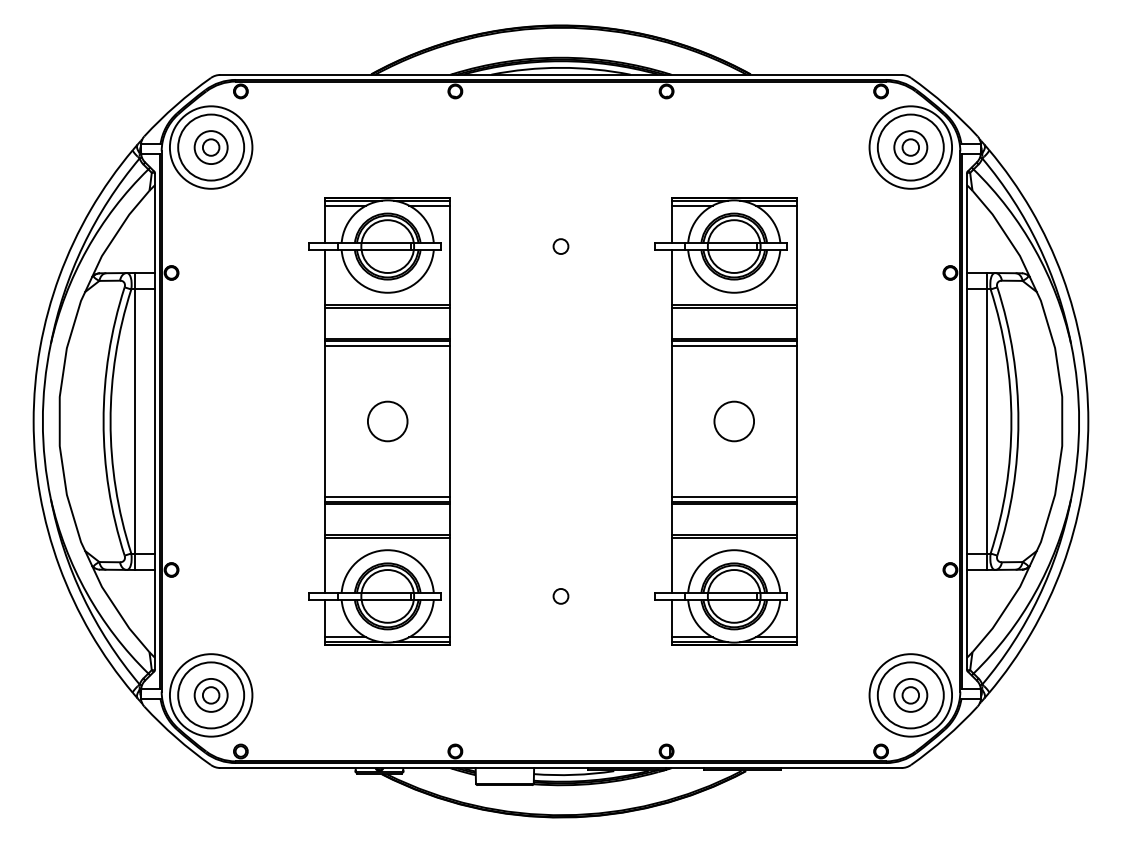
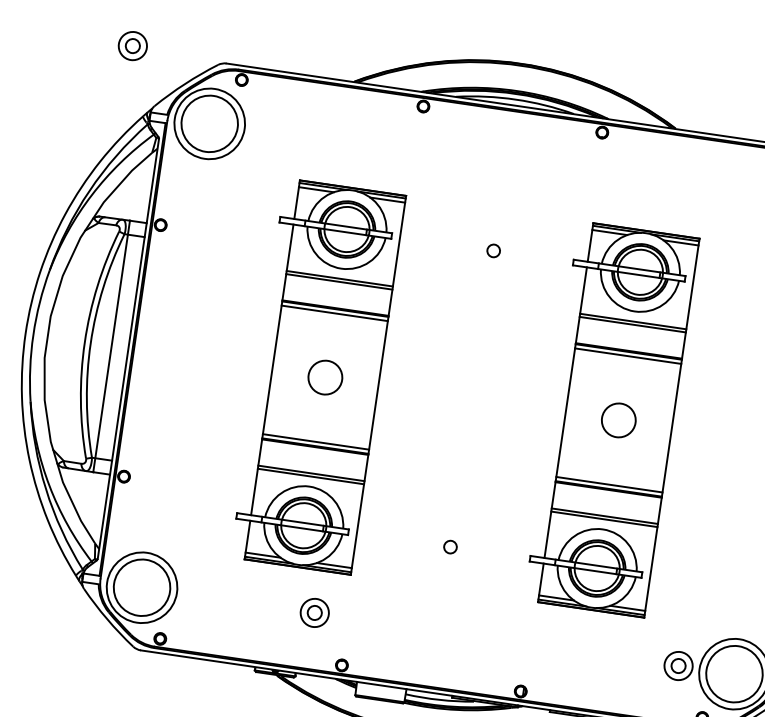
part: (210, 147) -> (132, 45), moved
part: (210, 695) -> (314, 612), moved
part: (910, 695) -> (678, 666), moved

